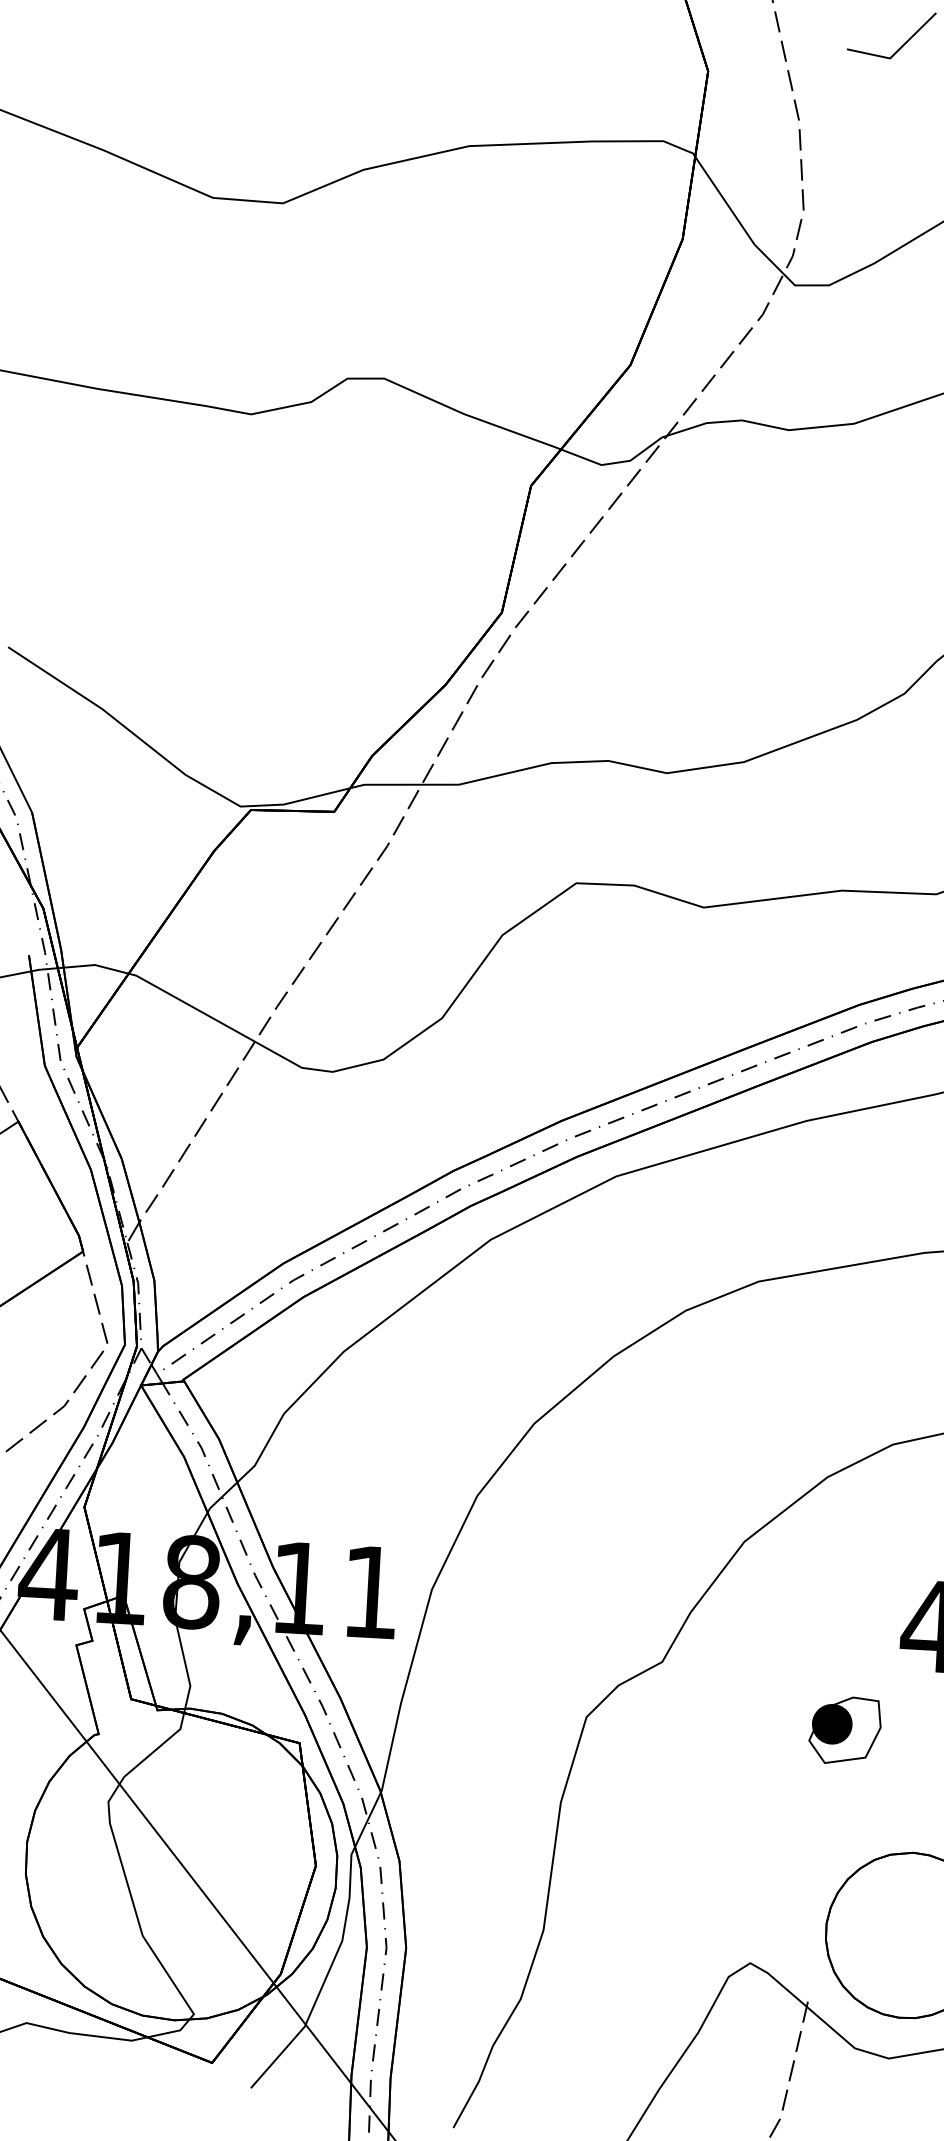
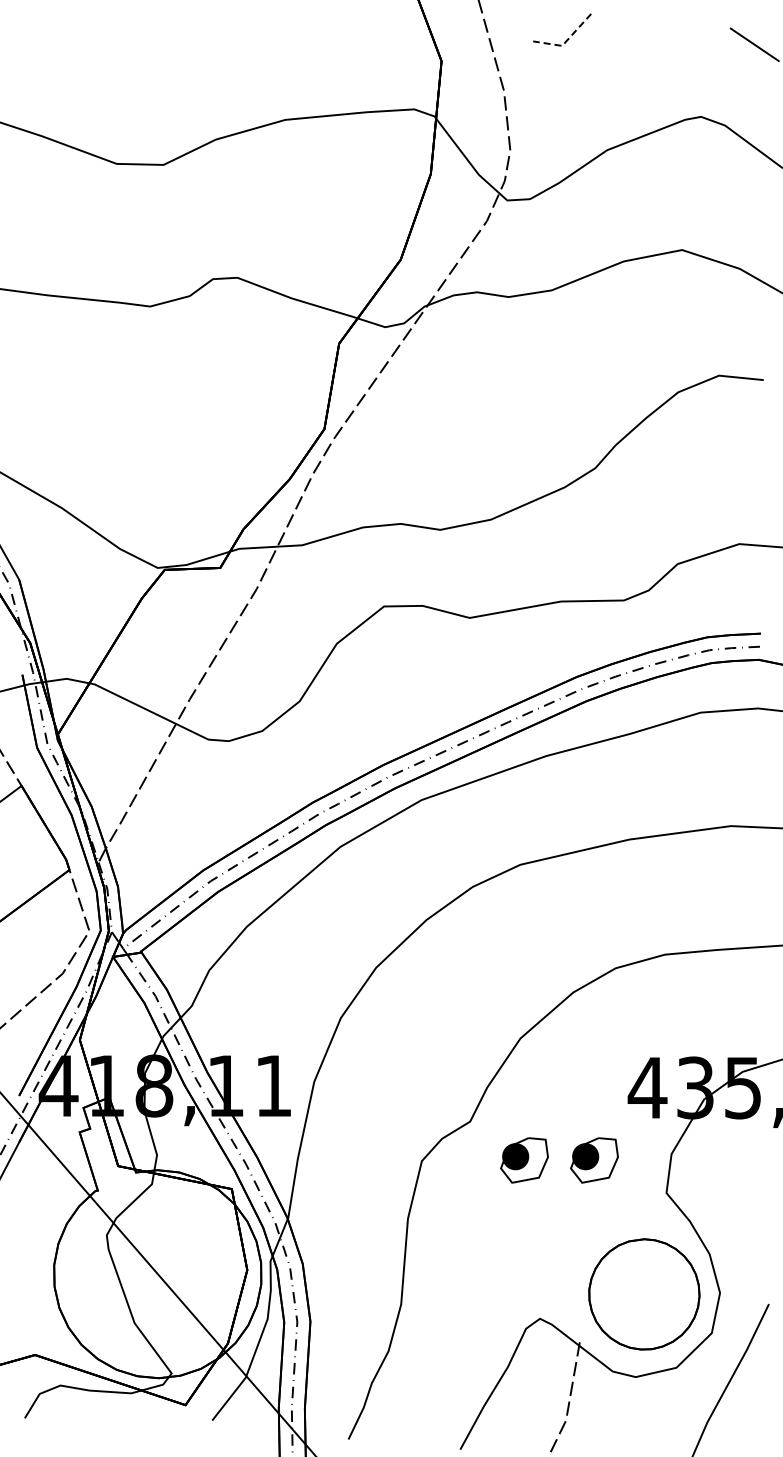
line: (896, 52) -> (566, 41), solid -> dashed
part: (740, 1724) -> (524, 1160), added

